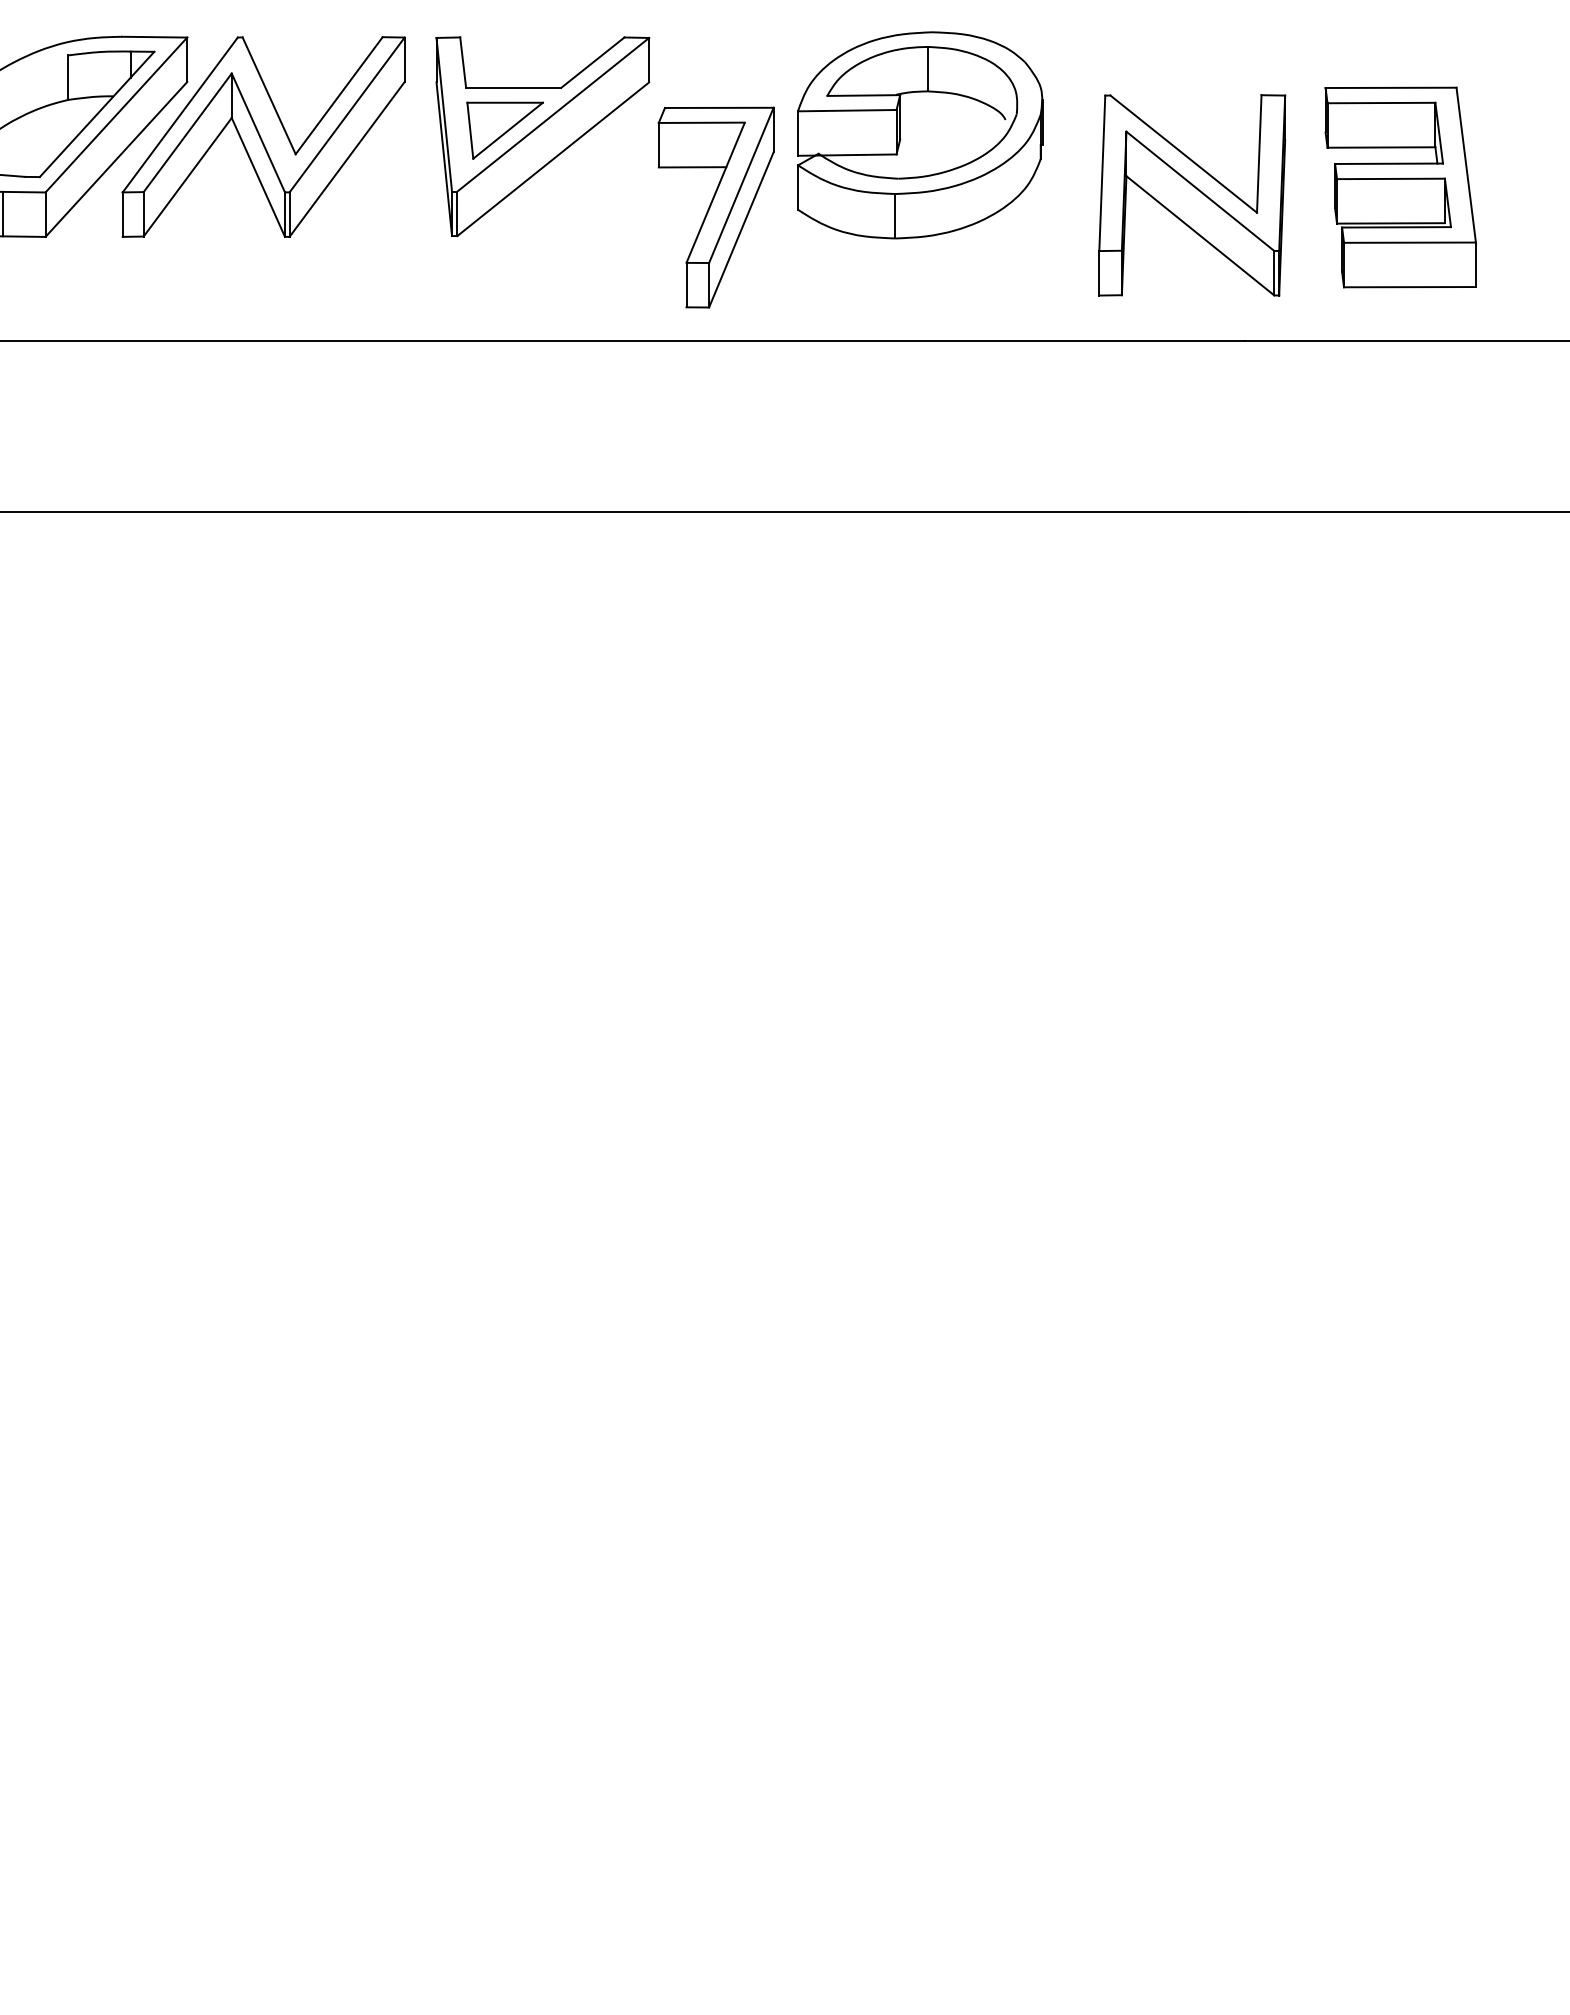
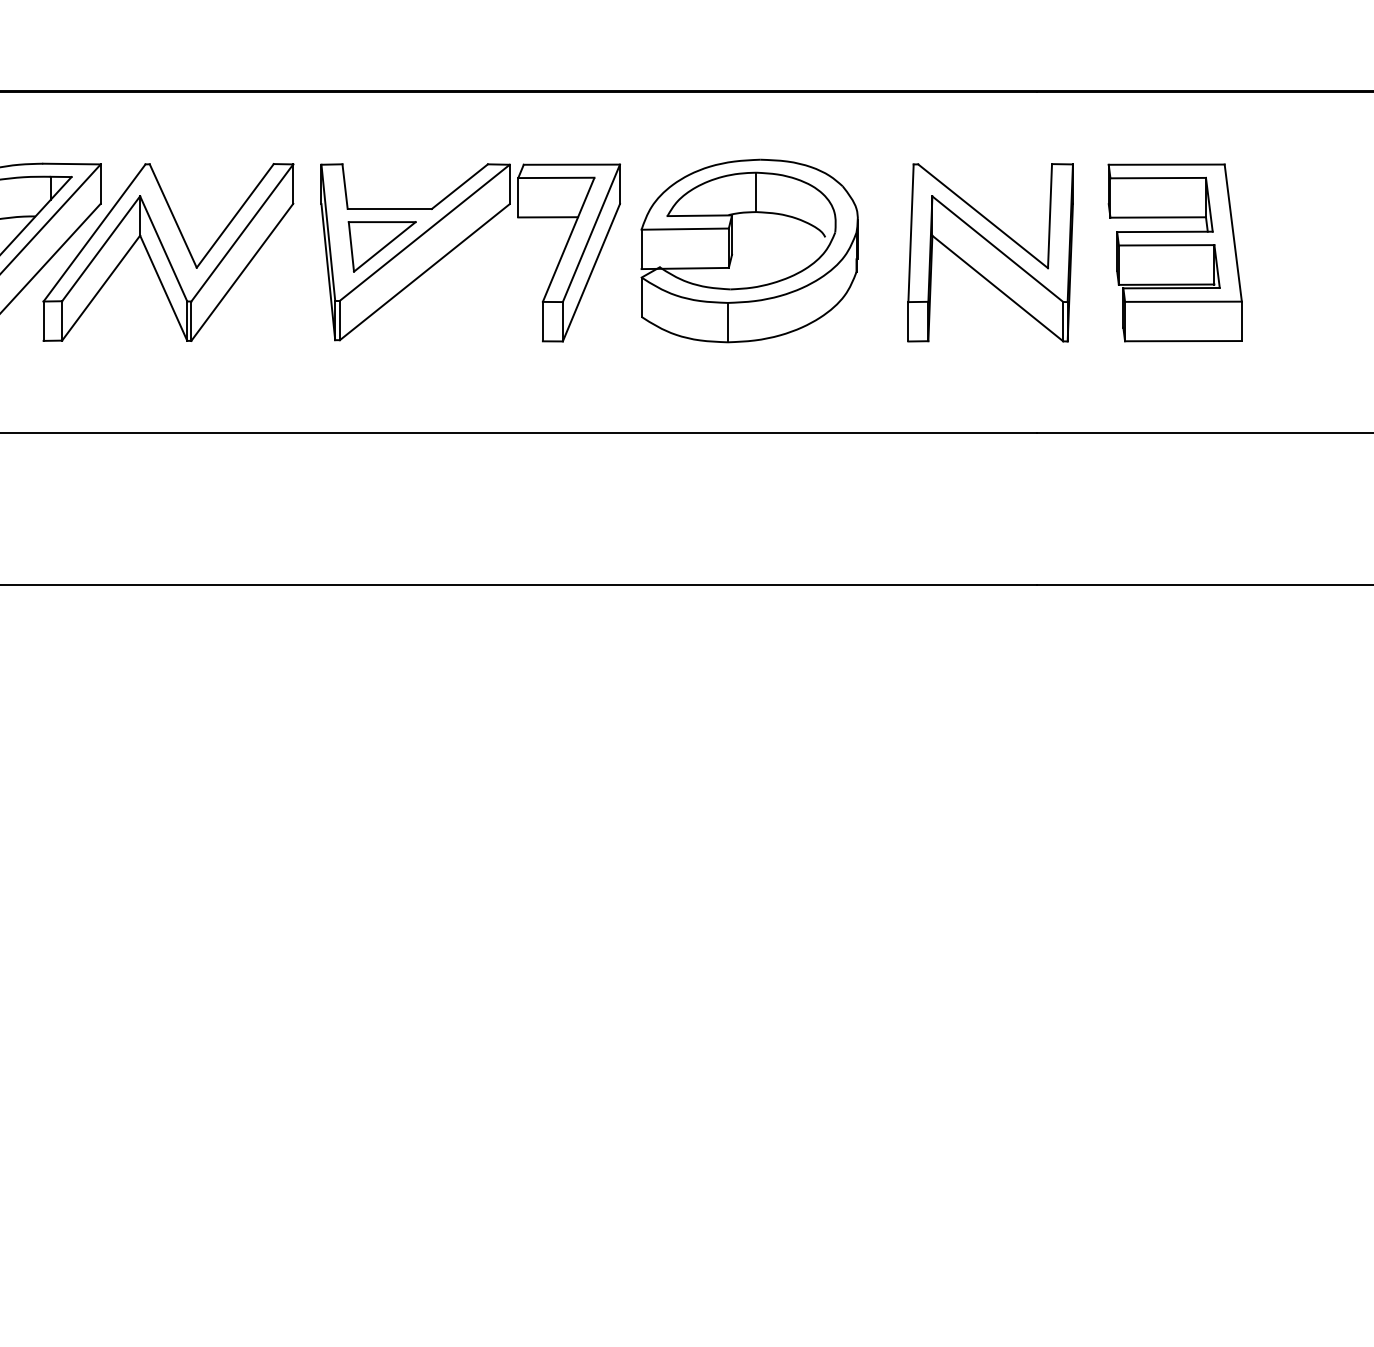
part: (1400, 187) -> (1175, 252), moved
part: (1192, 195) -> (990, 252), moved
part: (715, 207) -> (568, 252), moved

